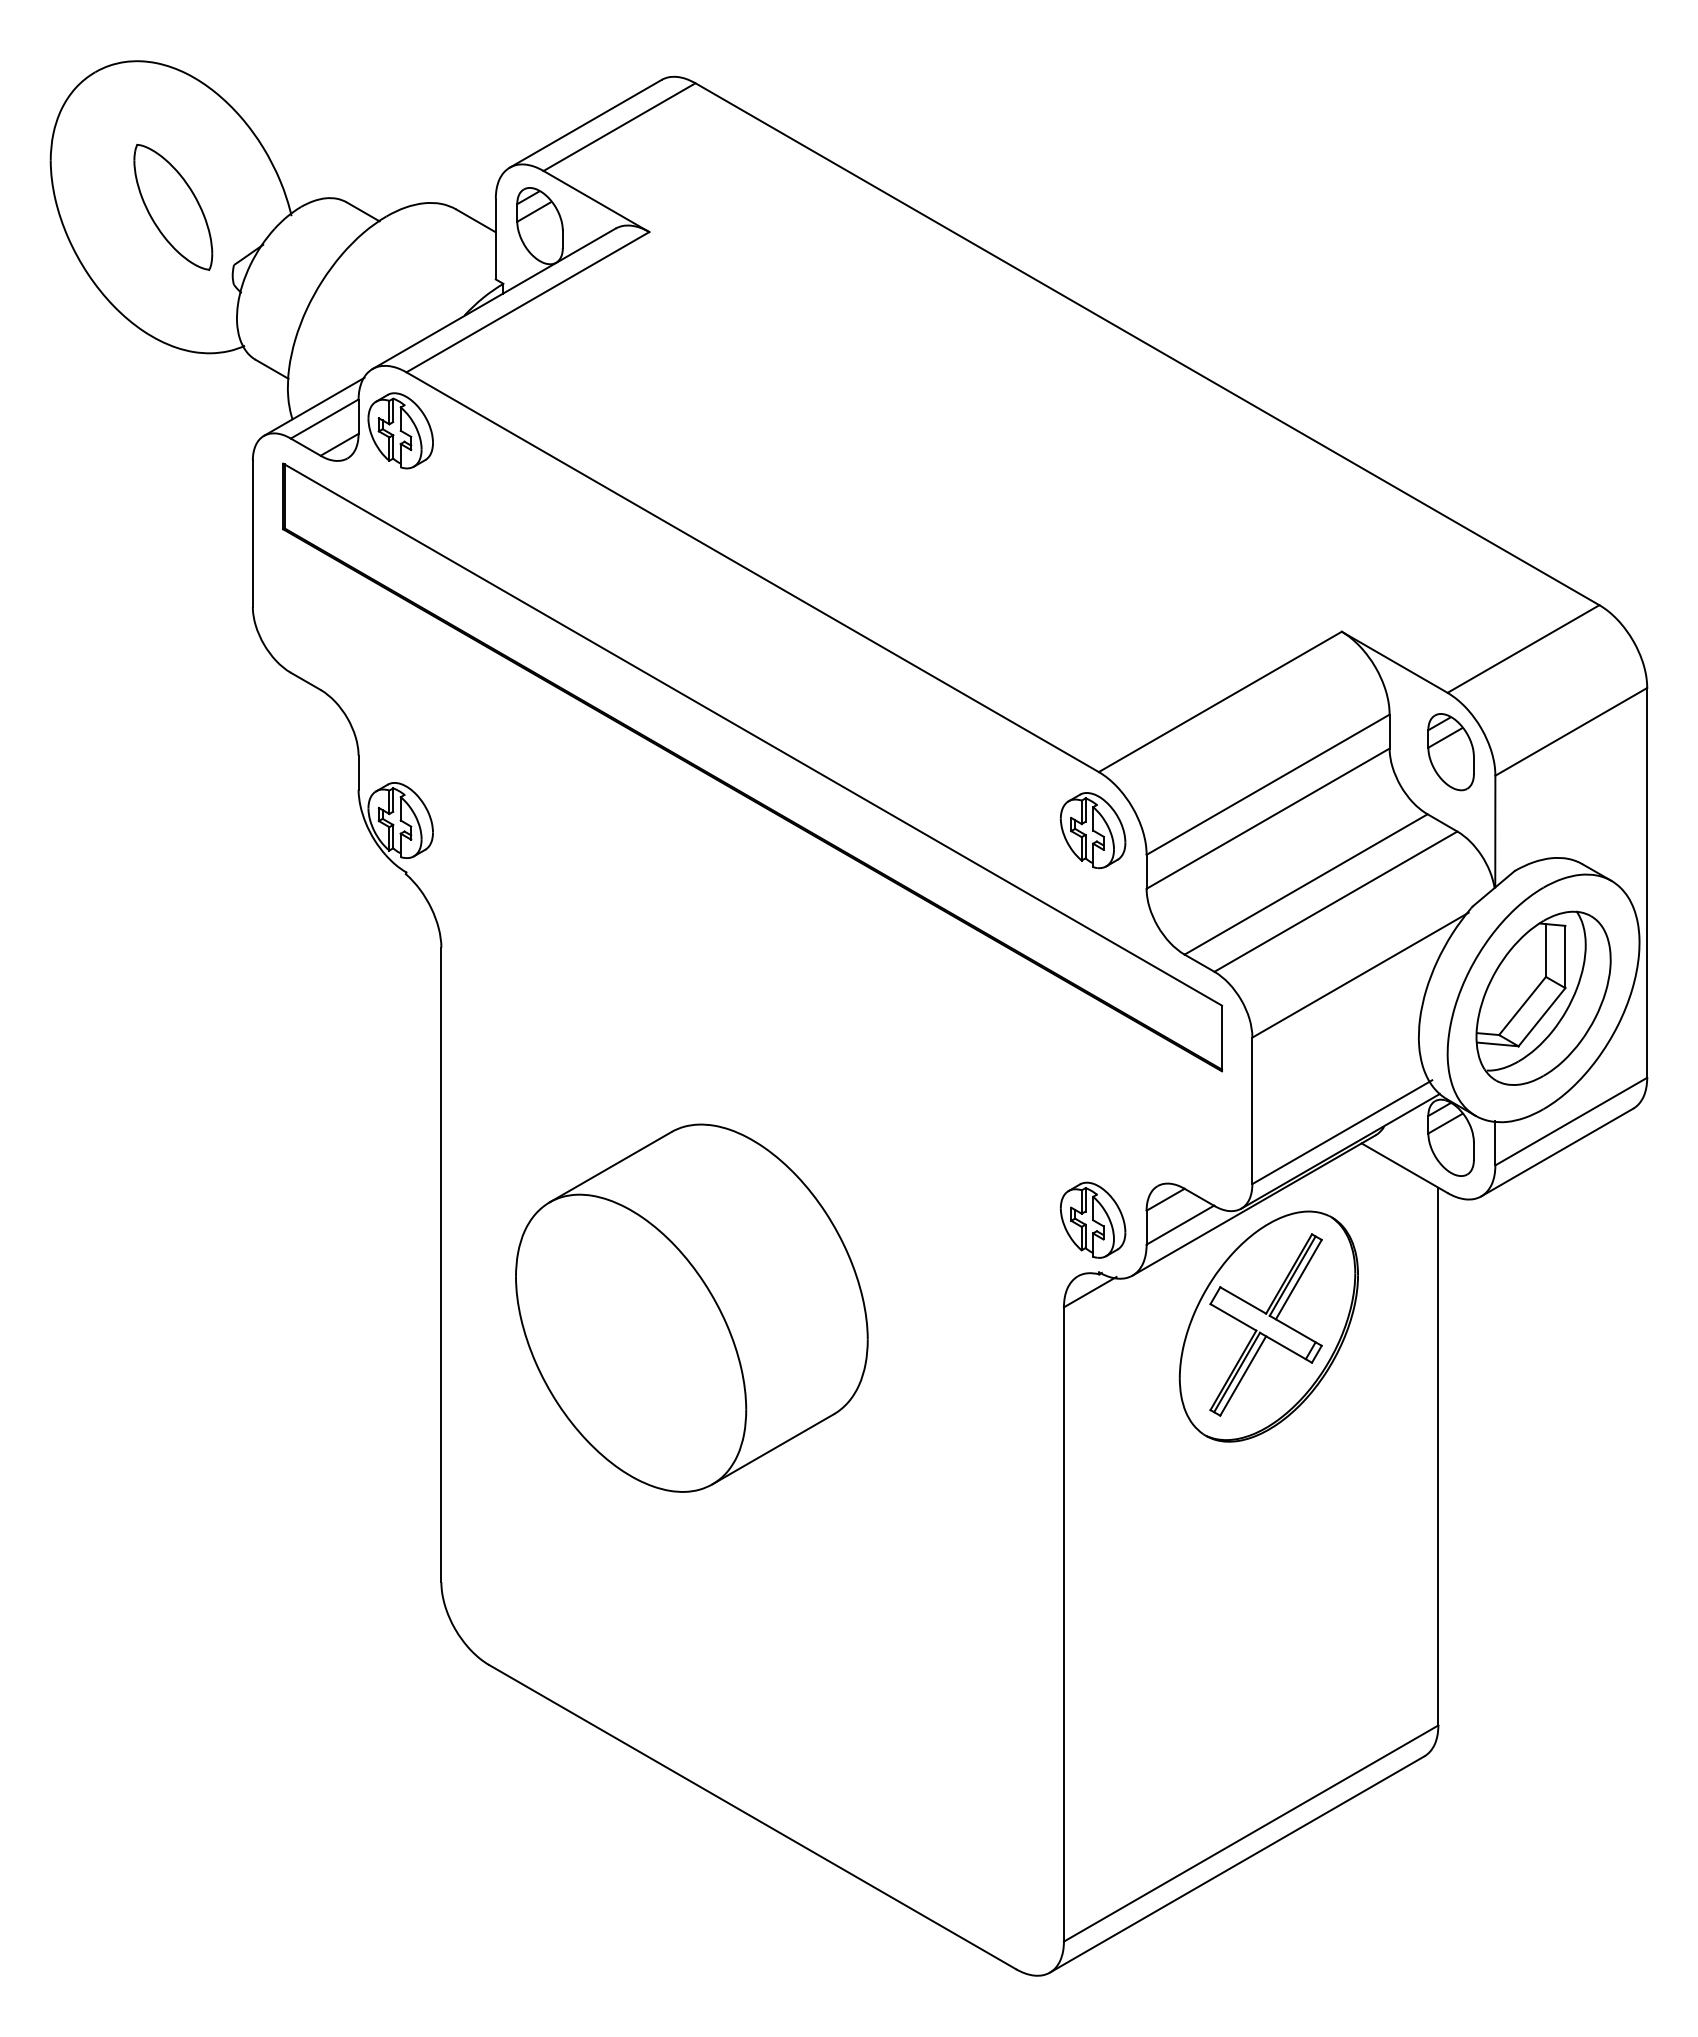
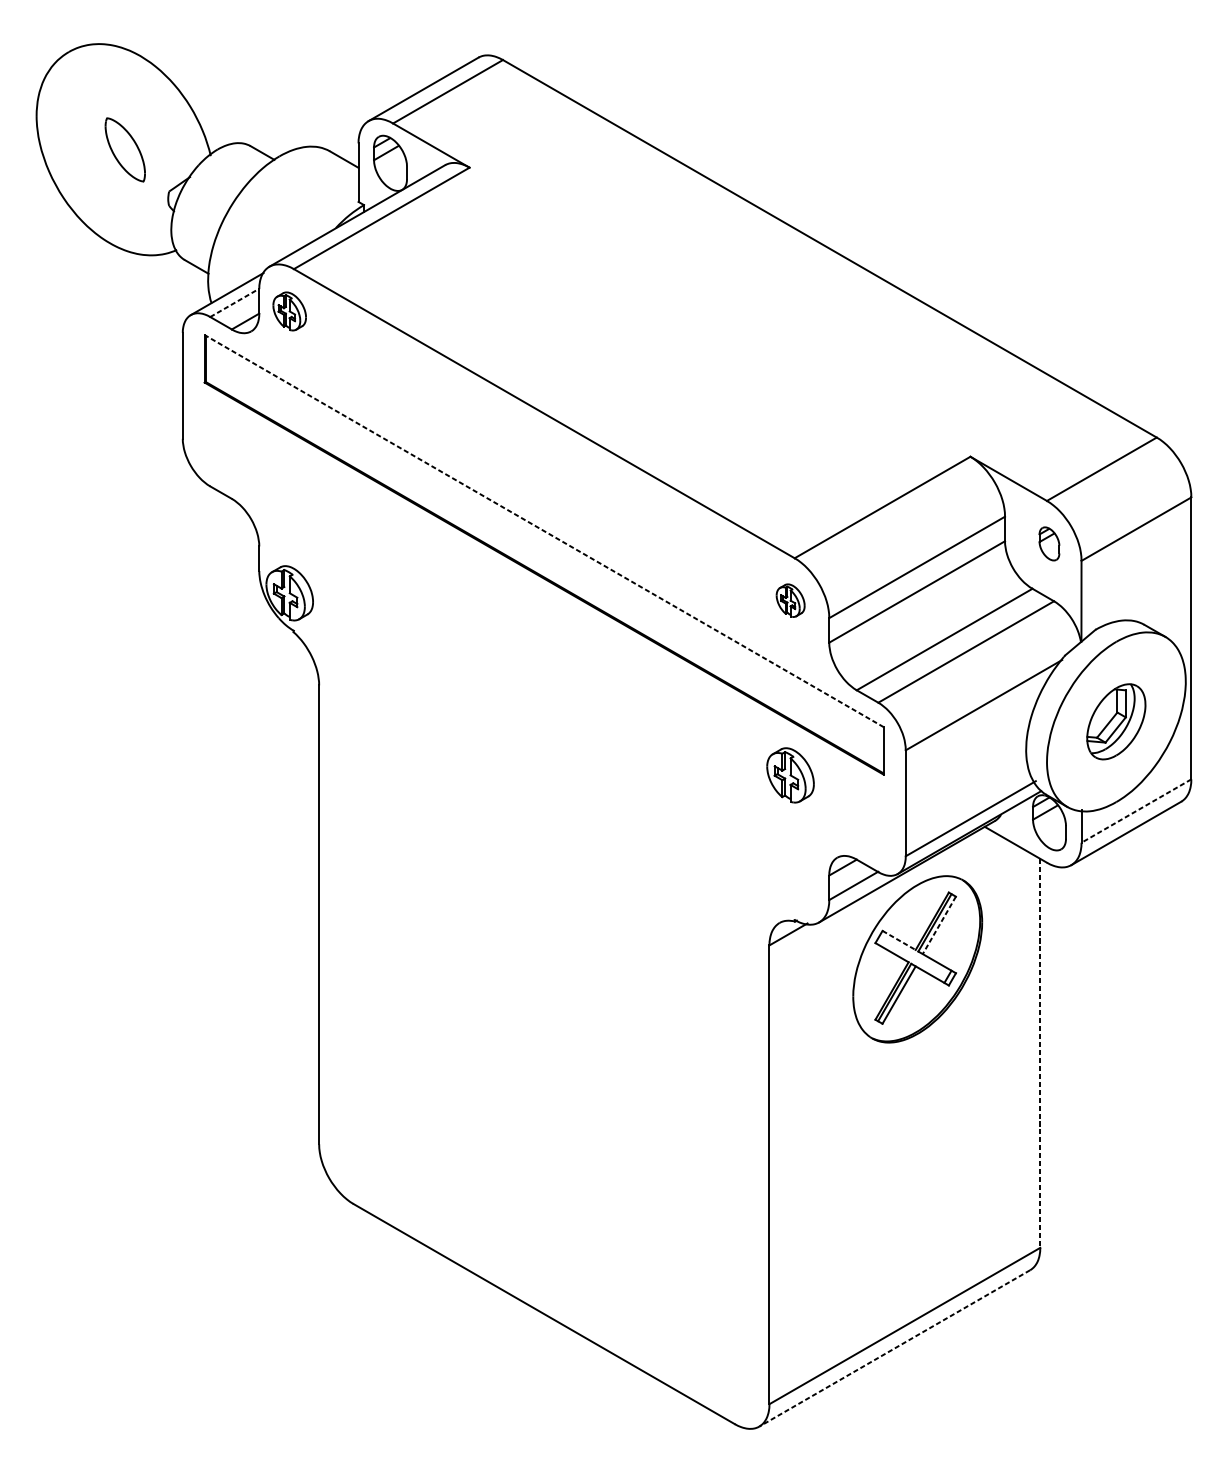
part: (173, 207) -> (125, 149), size x0.7
line: (324, 419) -> (234, 303), solid -> dashed
part: (400, 430) -> (289, 311), size x0.7
line: (752, 734) -> (544, 531), solid -> dashed
part: (1450, 752) -> (1049, 544), size x0.6
part: (1093, 830) -> (790, 600), size x0.6
part: (1543, 997) -> (1116, 721), size x0.6
line: (1571, 1121) -> (1136, 810), solid -> dashed
part: (1093, 1219) -> (790, 774), moved
line: (1298, 1279) -> (939, 925), solid -> dashed
line: (1243, 1300) -> (899, 940), solid -> dashed
part: (691, 1307) -> (500, 945), removed
line: (1438, 1456) -> (1040, 1053), solid -> dashed
line: (1236, 1864) -> (894, 1348), solid -> dashed

